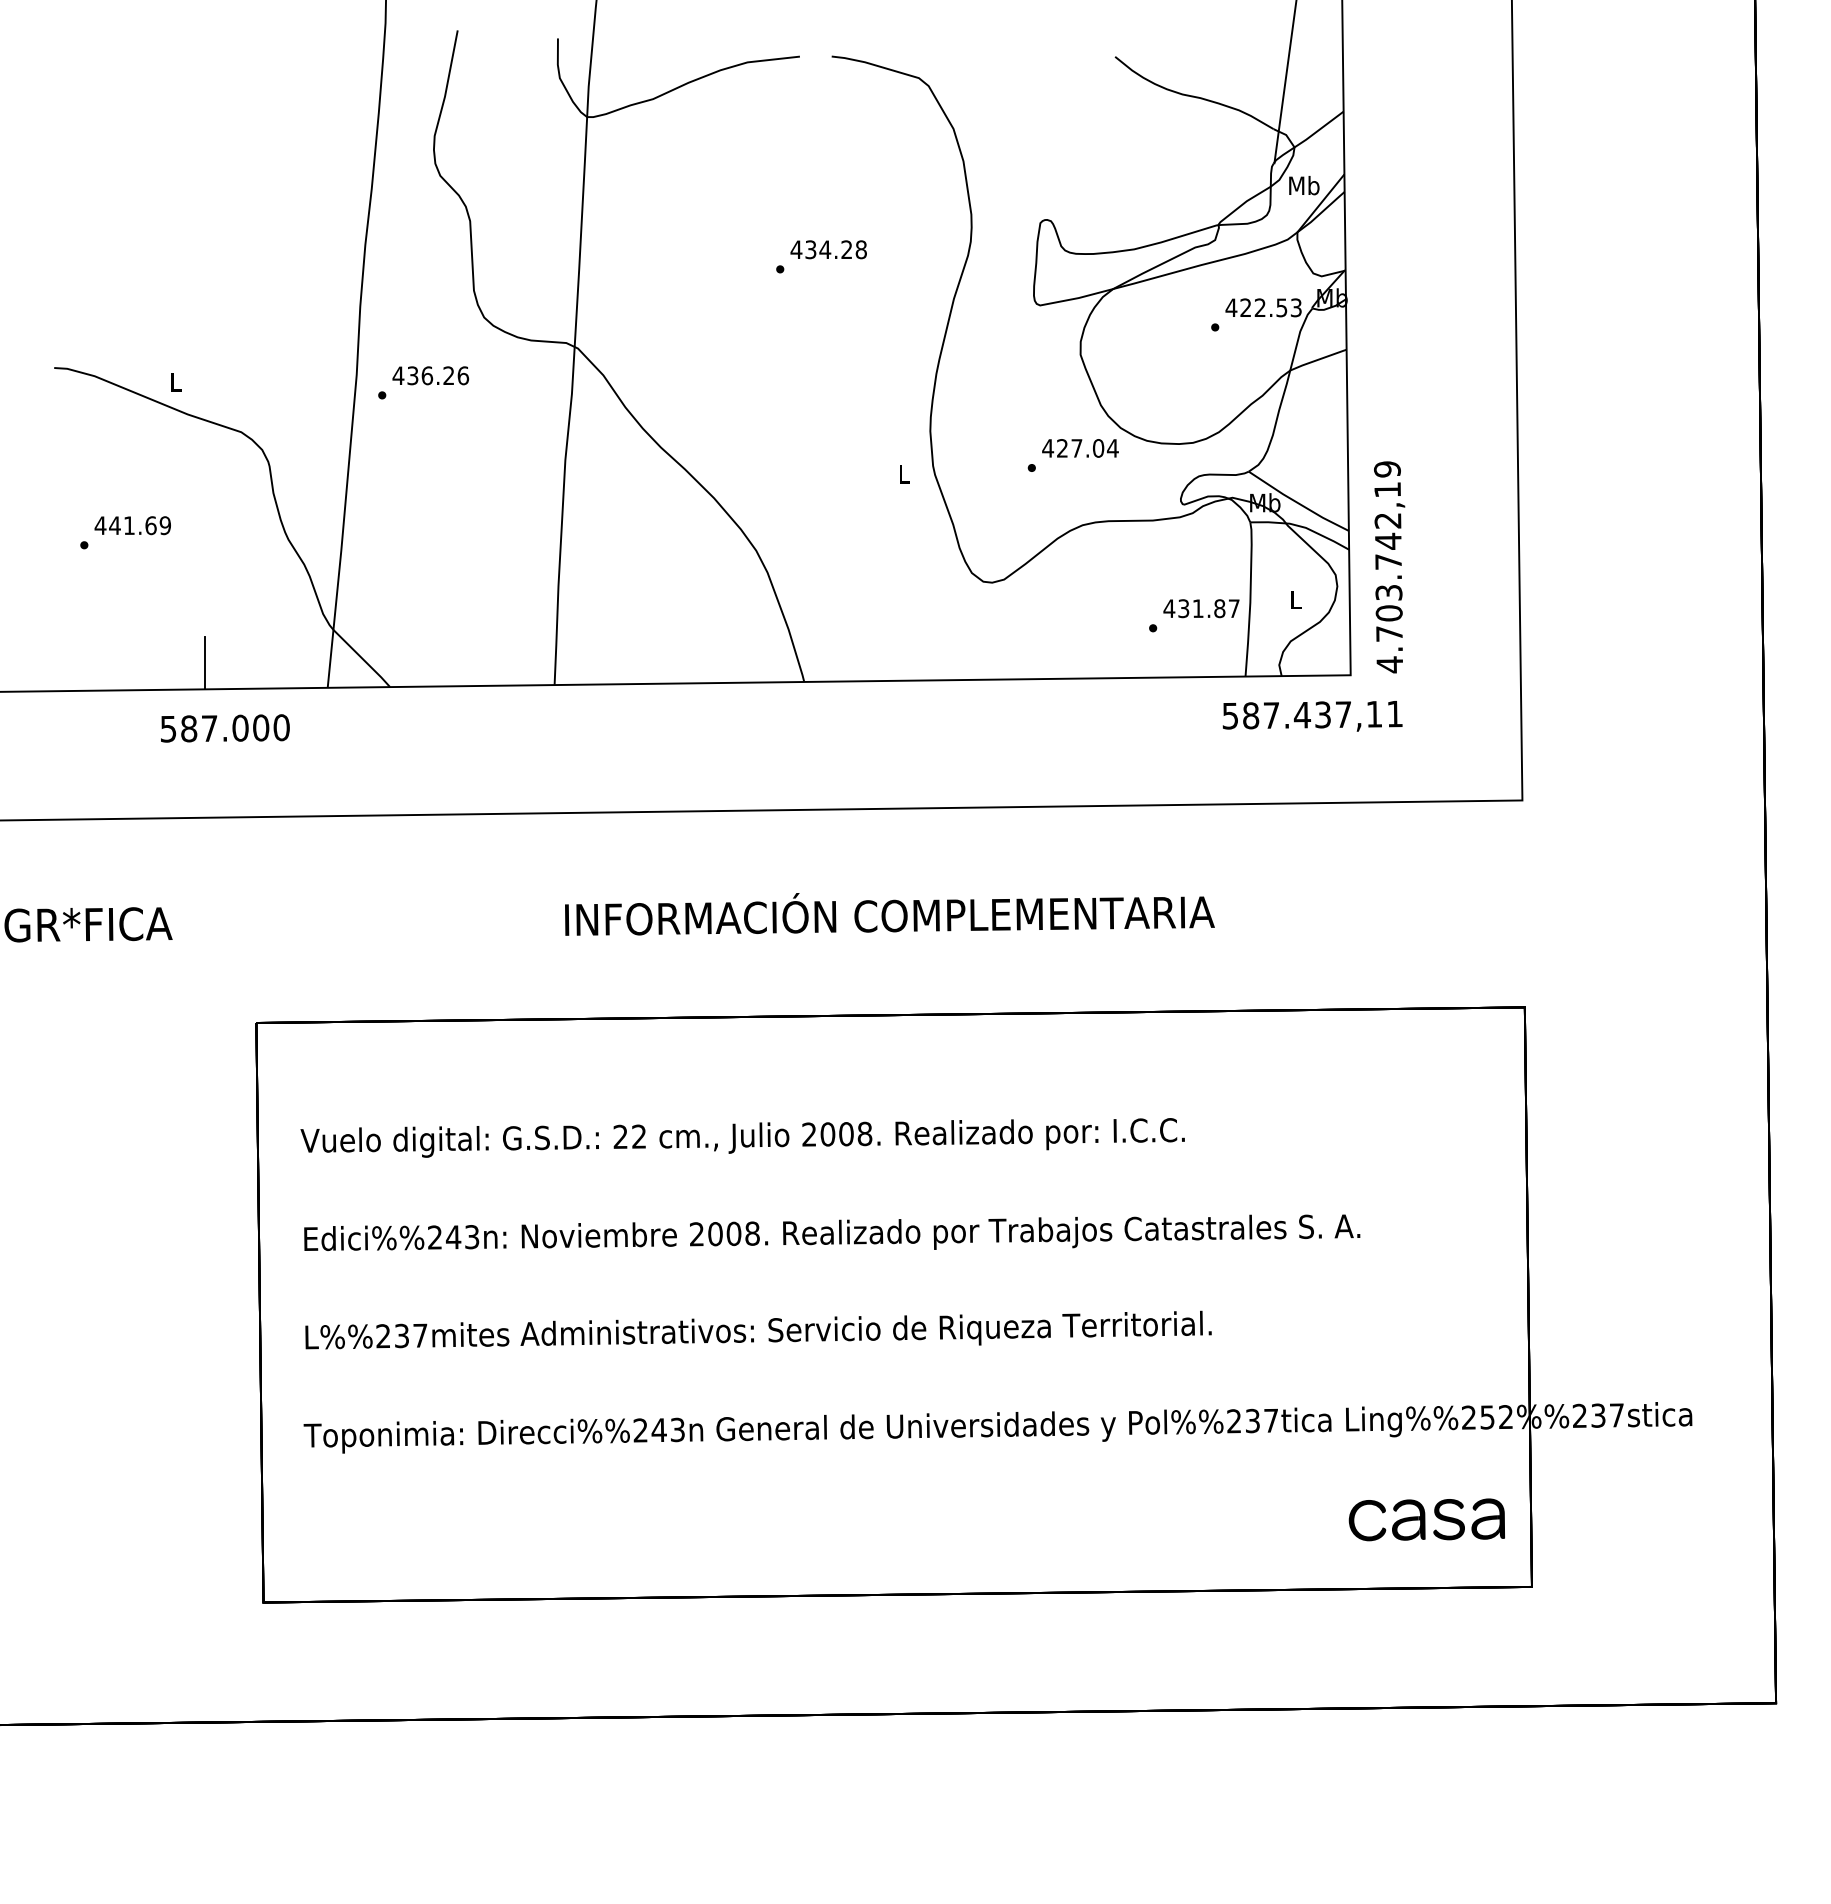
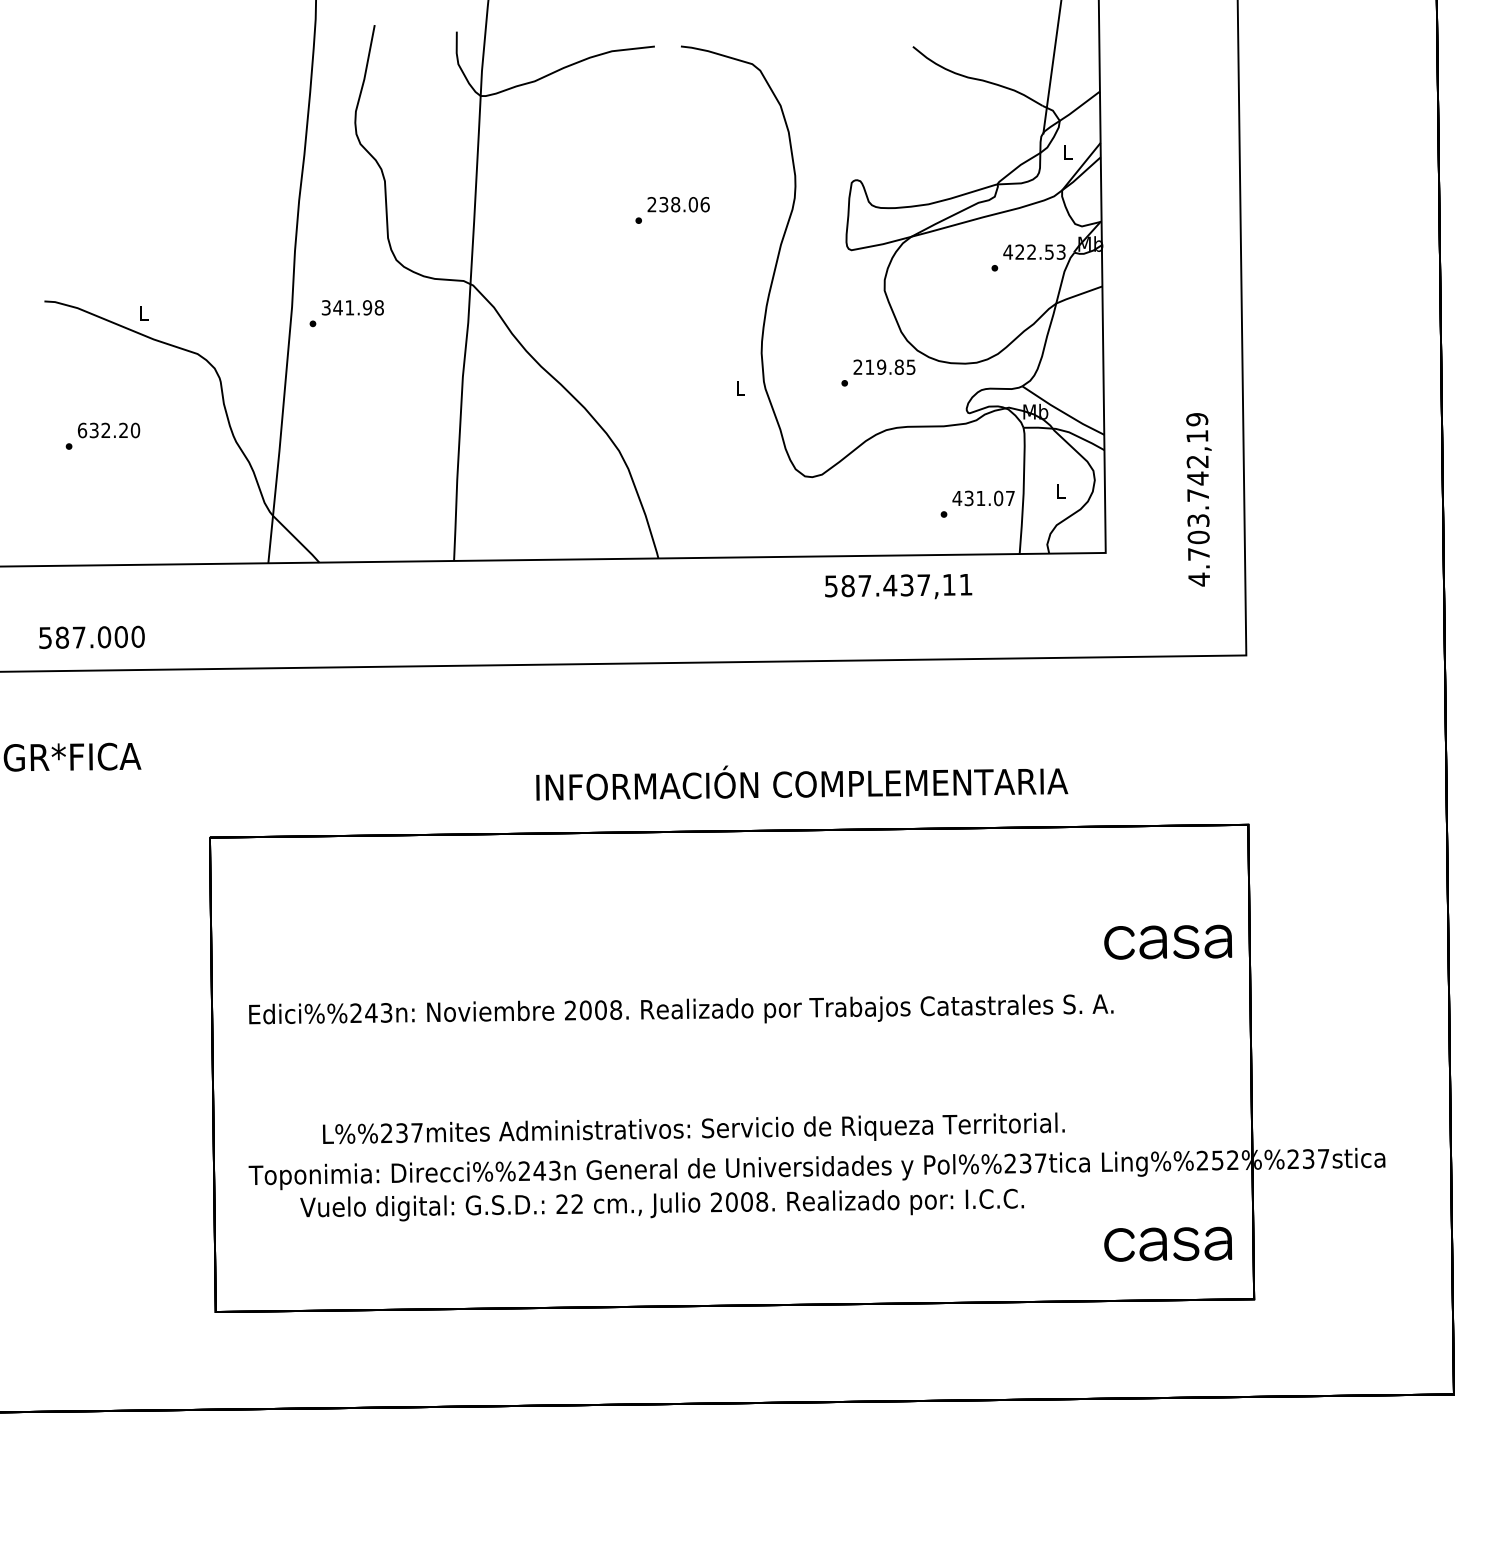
text: (1304, 185) -> (1067, 152), Mb -> L
text: (828, 249) -> (678, 204), 434.28 -> 238.06
text: (430, 375) -> (352, 307), 436.26 -> 341.98
text: (1080, 448) -> (884, 367), 427.04 -> 219.85
text: (132, 525) -> (108, 430), 441.69 -> 632.20
text: (1389, 567) -> (1198, 499), moved
text: (1219, 608) -> (998, 498), 431.87 -> 431.07
line: (204, 662) -> (167, 542), removed
text: (1312, 716) -> (898, 586), moved
text: (225, 728) -> (92, 637), moved
text: (889, 914) -> (801, 783), moved
text: (742, 1137) -> (661, 1204), moved
part: (1426, 1150) -> (1167, 941), added
text: (758, 1329) -> (693, 1127), moved

